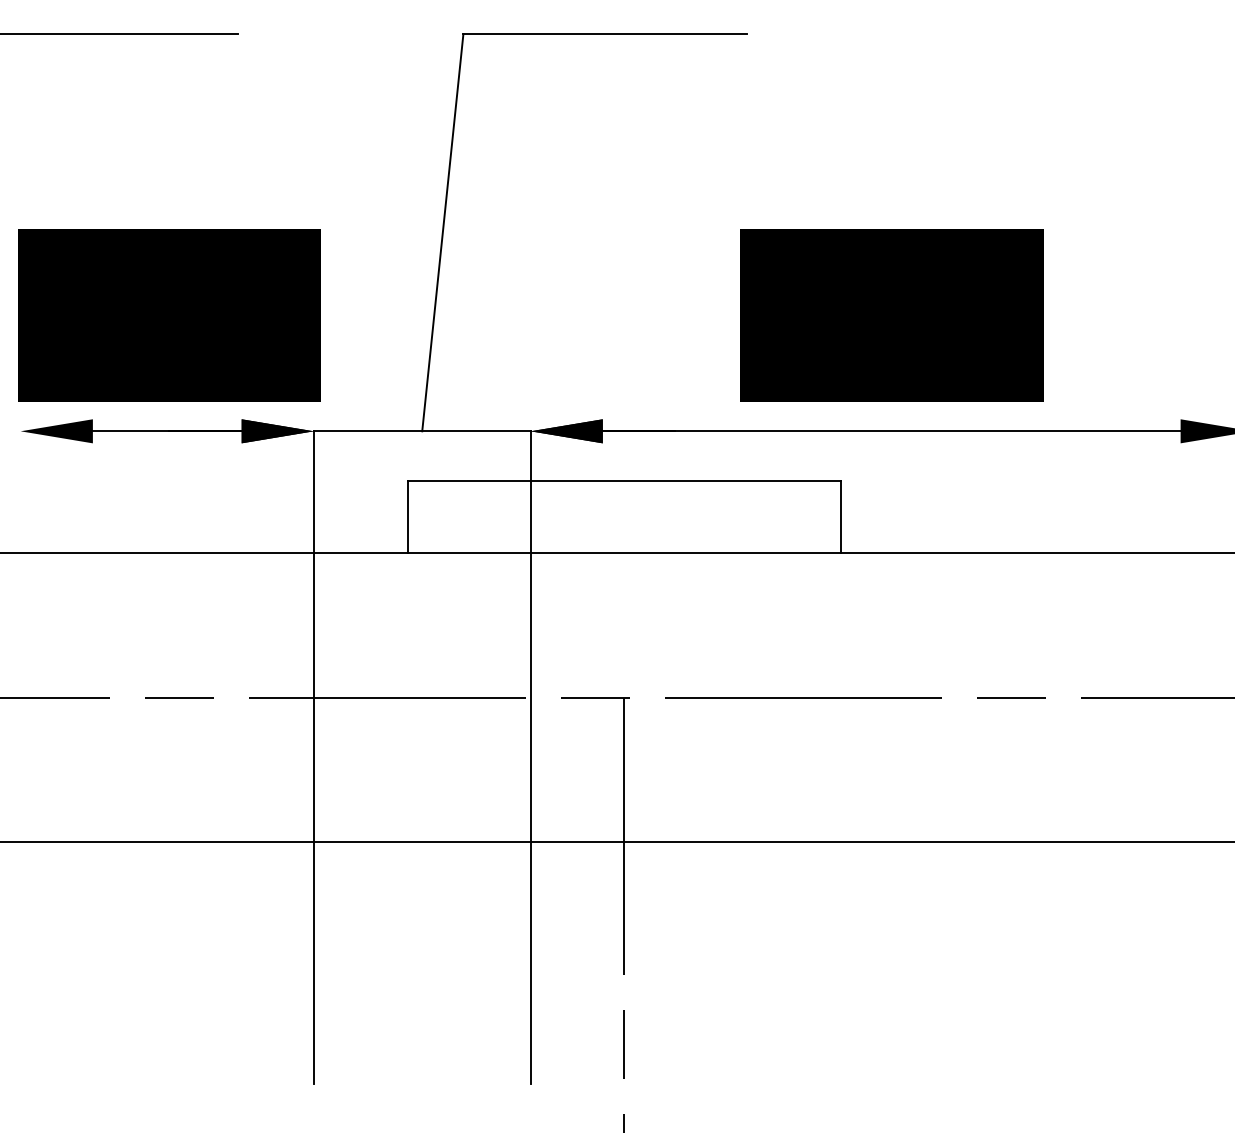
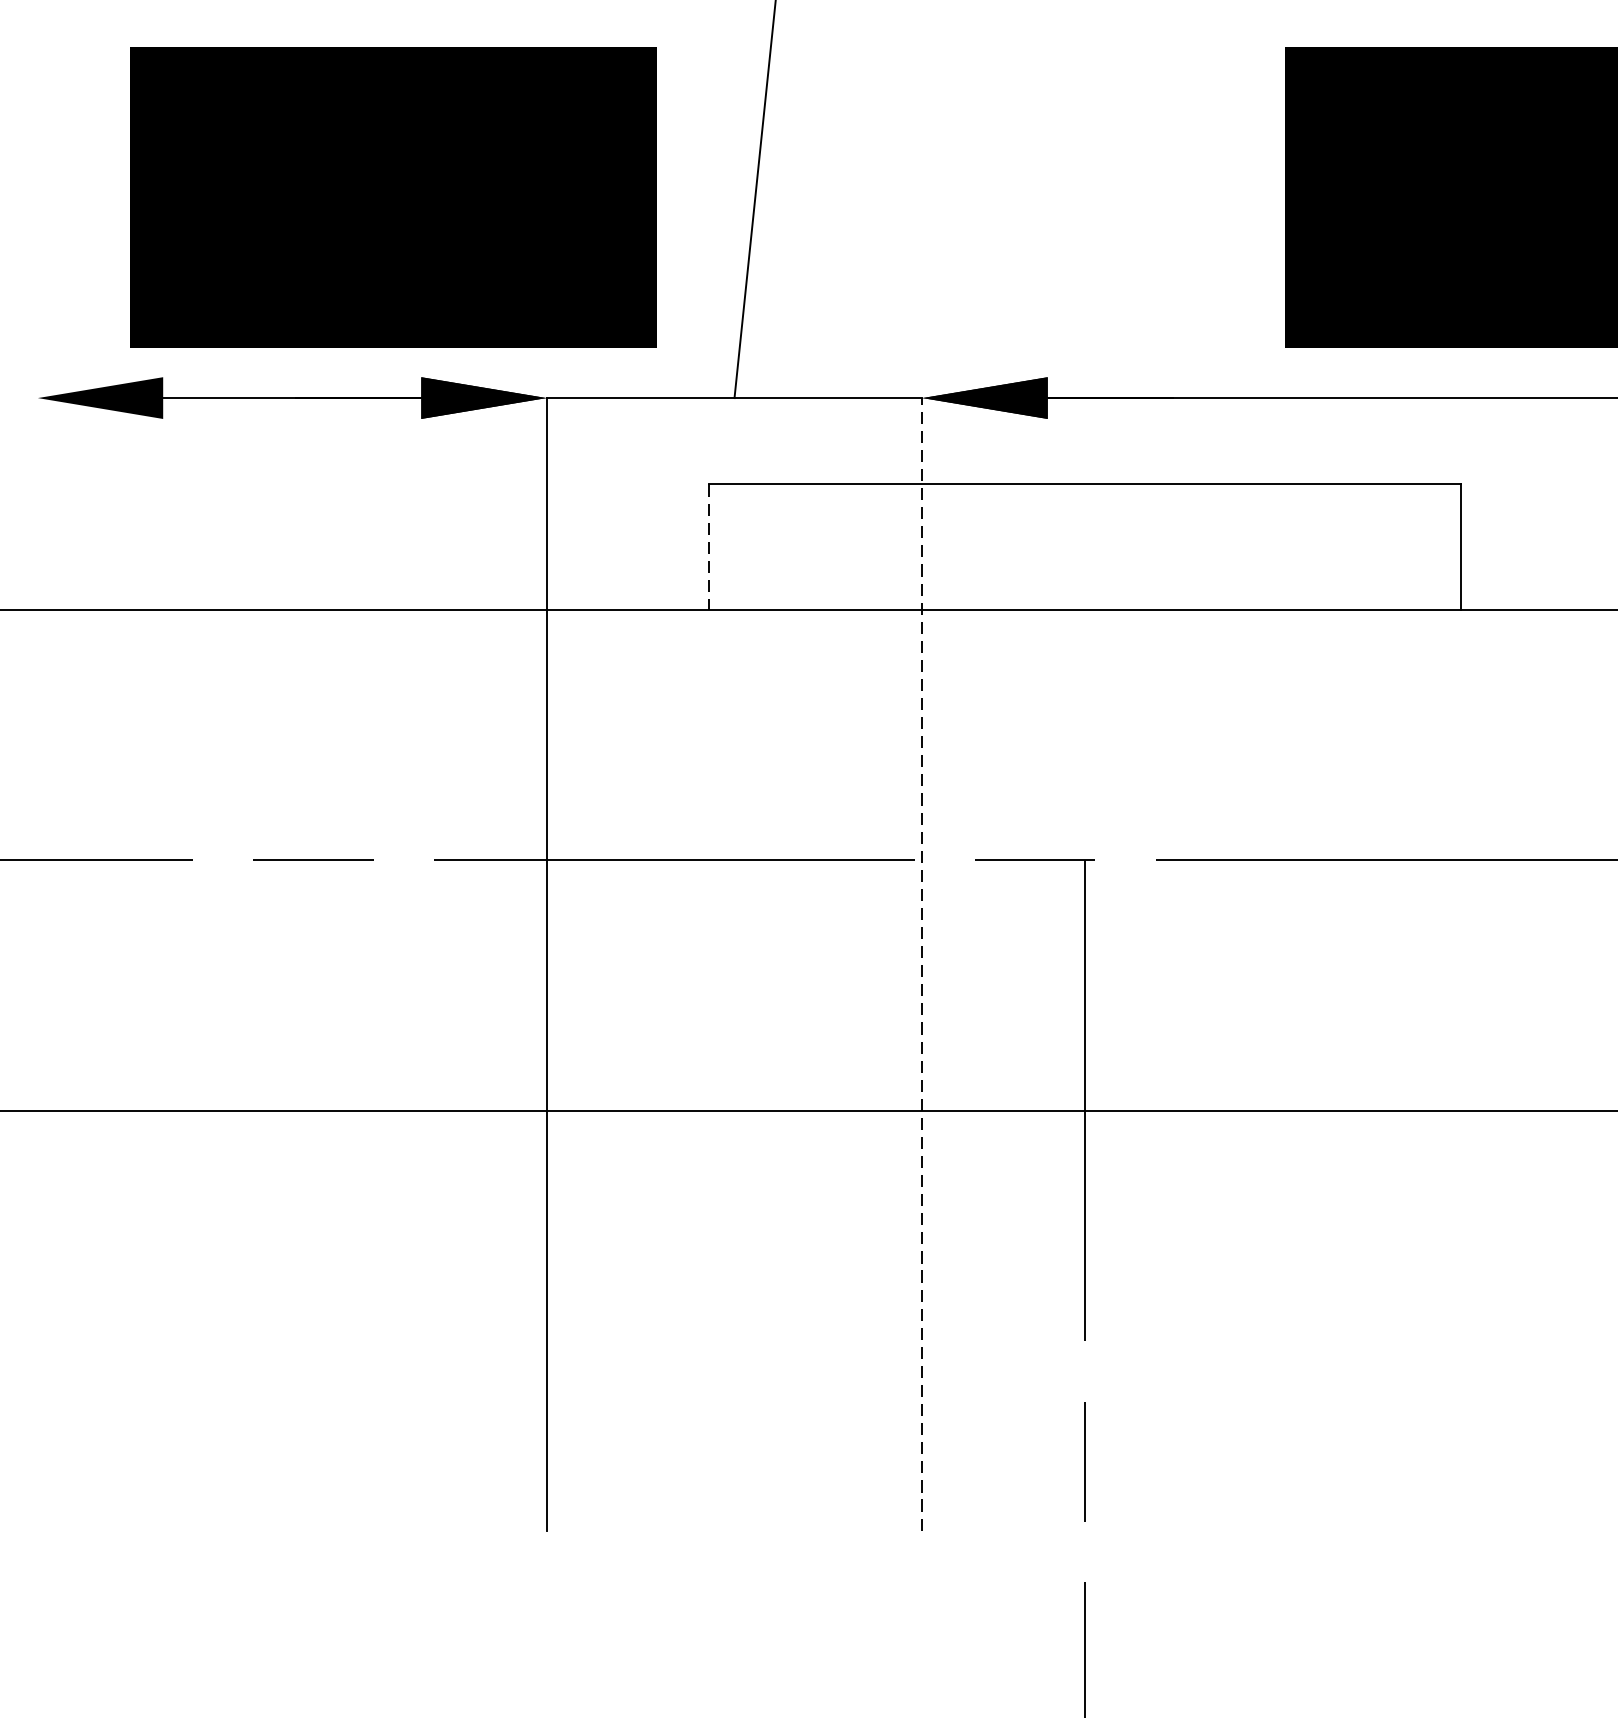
text: (169, 315) -> (393, 197), moved
line: (407, 517) -> (708, 547), solid -> dashed
line: (530, 757) -> (922, 963), solid -> dashed

